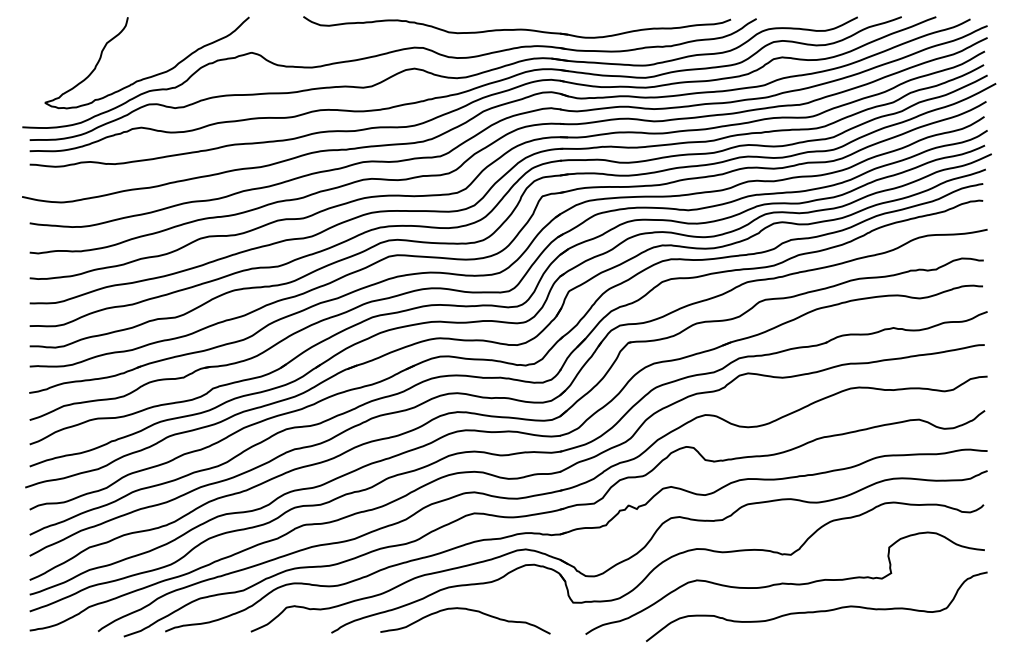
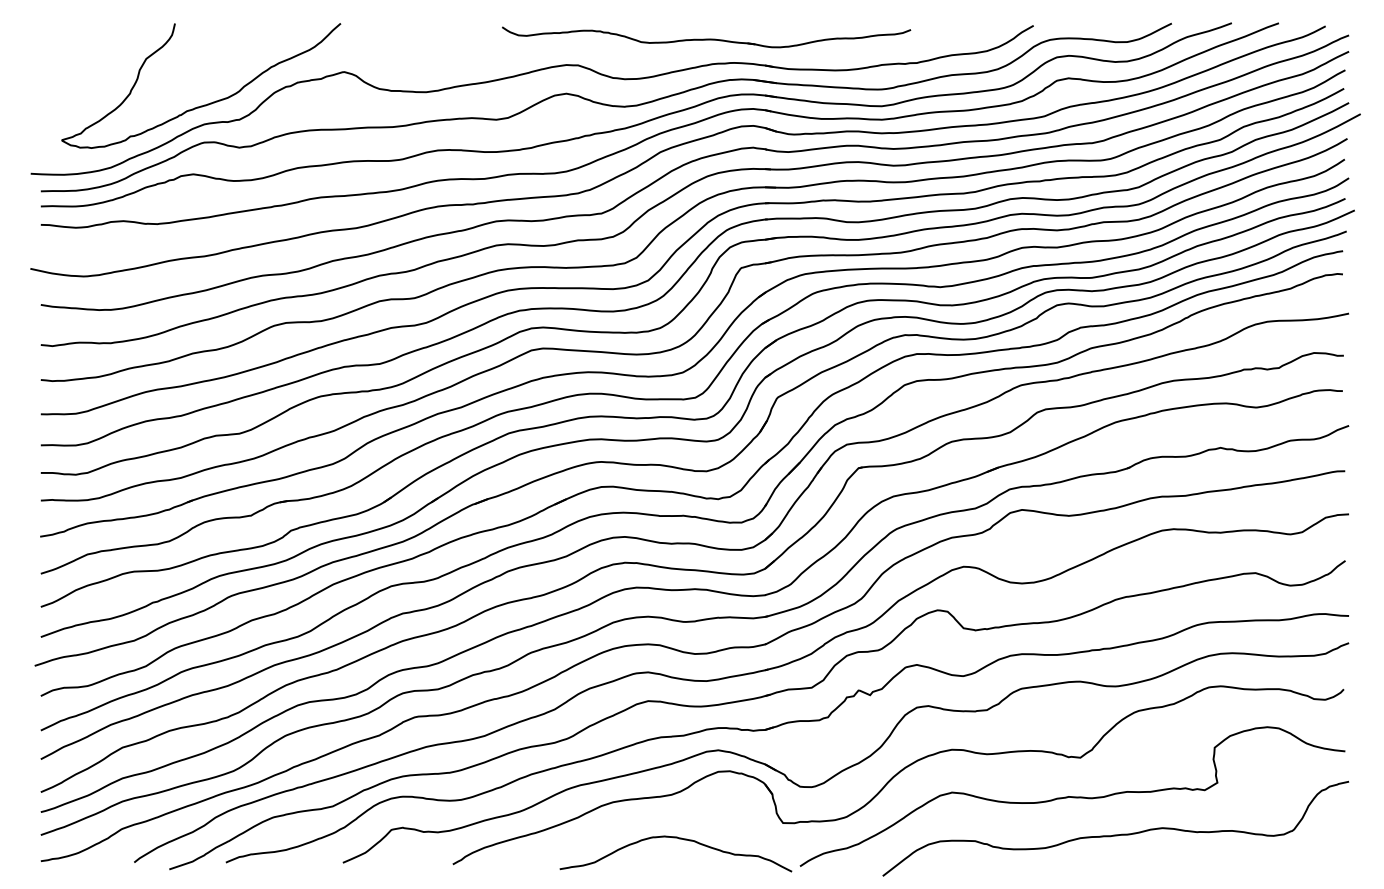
part: (517, 27) -> (706, 37), size x0.7
curve: (468, 610) -> (679, 839), moved

